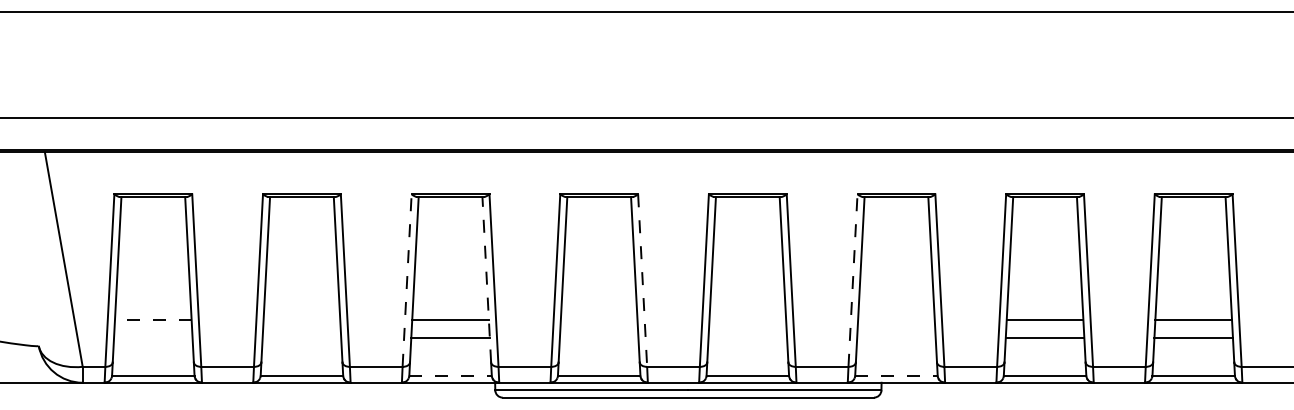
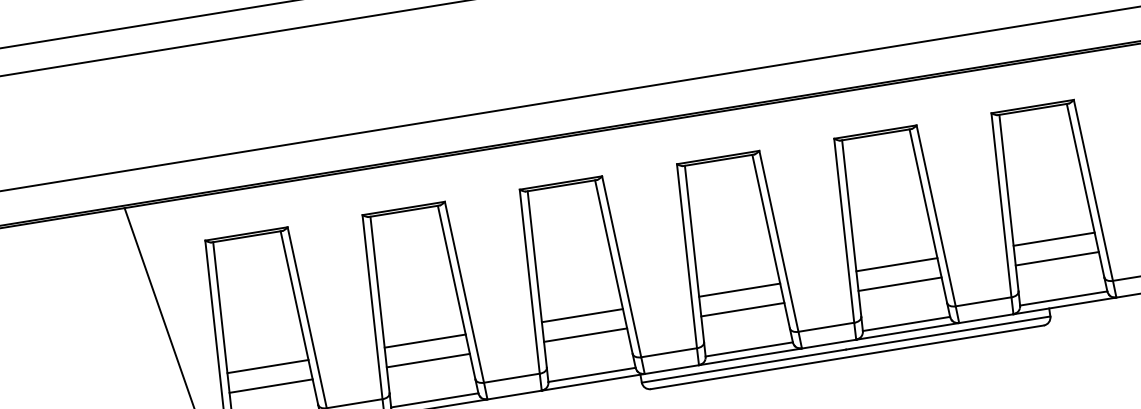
line: (486, 279) -> (613, 266), dashed -> solid
line: (407, 280) -> (530, 281), dashed -> solid
line: (853, 280) -> (1001, 205), dashed -> solid
line: (642, 281) -> (778, 242), dashed -> solid
line: (152, 319) -> (267, 366), dashed -> solid
line: (301, 319) -> (424, 340), added
line: (598, 319) -> (738, 290), added
line: (747, 319) -> (896, 264), added
line: (896, 319) -> (1054, 239), added
line: (153, 338) -> (271, 386), added
line: (301, 338) -> (427, 361), added
line: (598, 338) -> (742, 310), added
line: (747, 338) -> (899, 284), added
line: (896, 338) -> (1057, 259), added
line: (451, 375) -> (592, 374), dashed -> solid
line: (896, 375) -> (1063, 298), dashed -> solid

